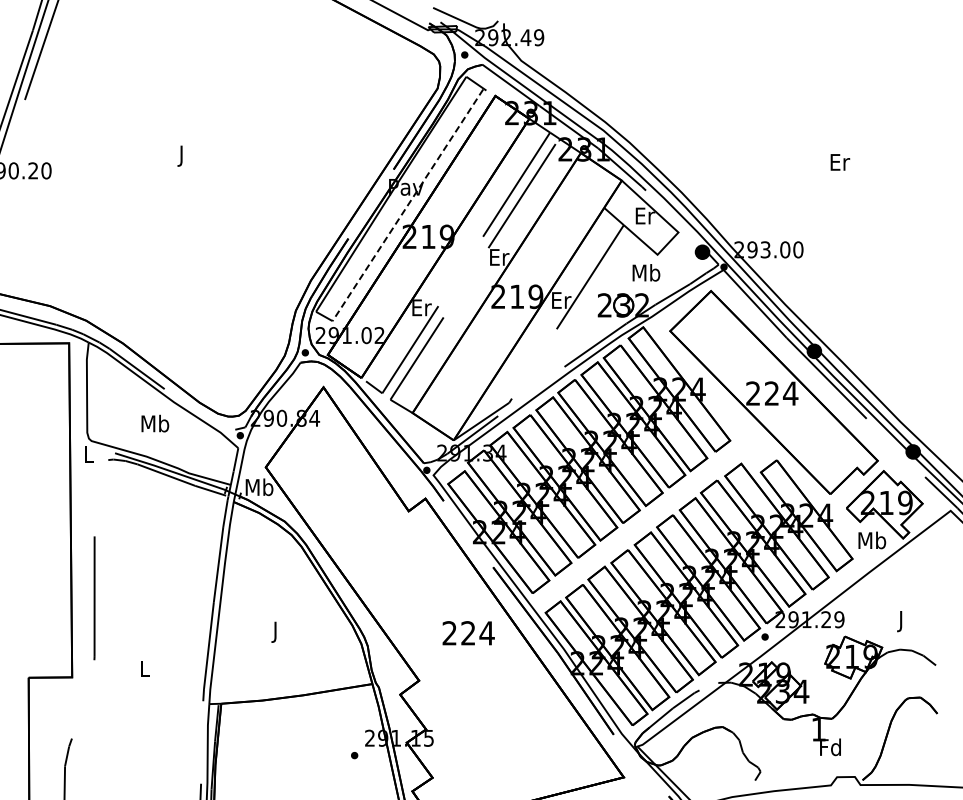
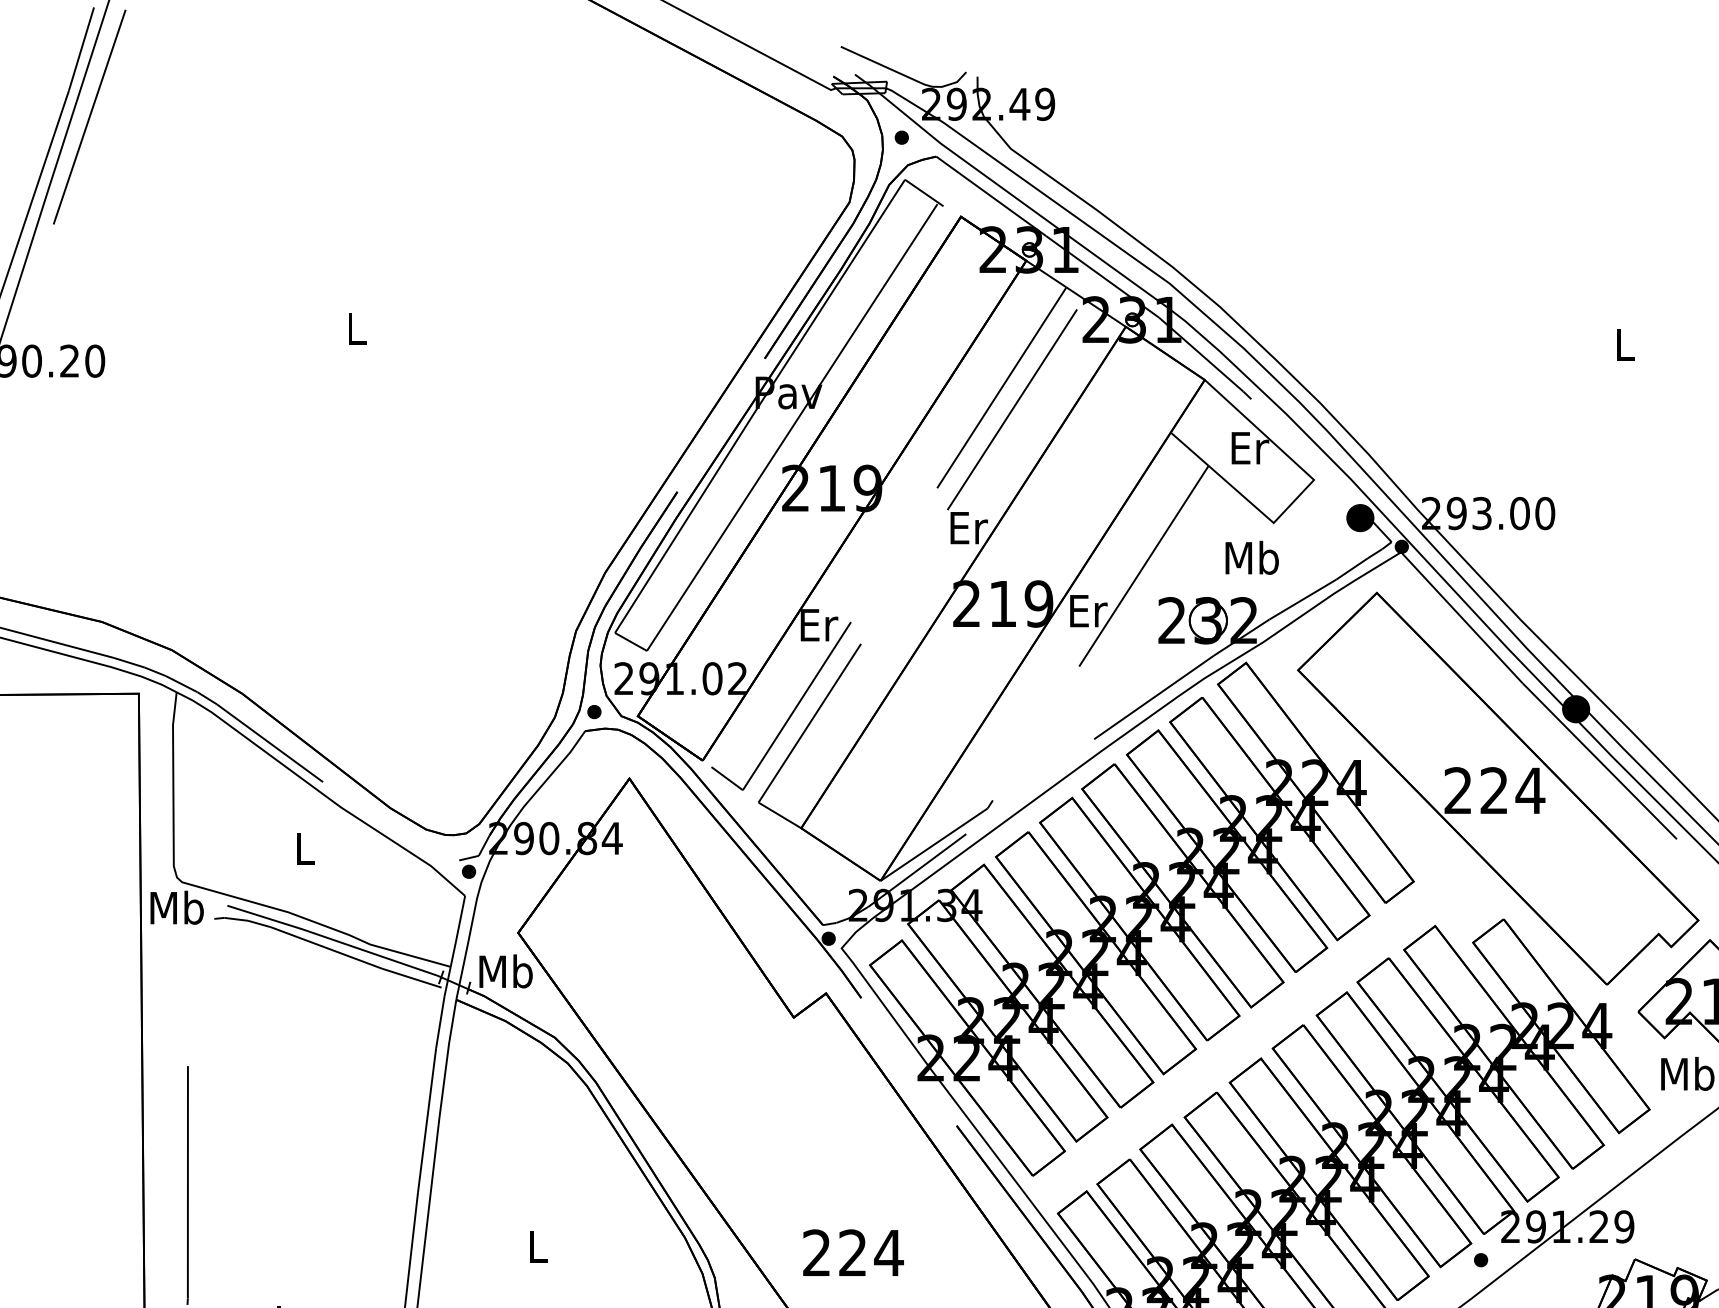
text: (181, 155) -> (355, 331), J -> L
text: (840, 162) -> (1626, 344), Er -> L
line: (407, 205) -> (791, 427), dashed -> solid
text: (155, 423) -> (305, 848), Mb -> L
text: (88, 454) -> (176, 908), L -> Mb
text: (275, 631) -> (536, 1249), J -> L
text: (468, 633) -> (853, 1253), moved

